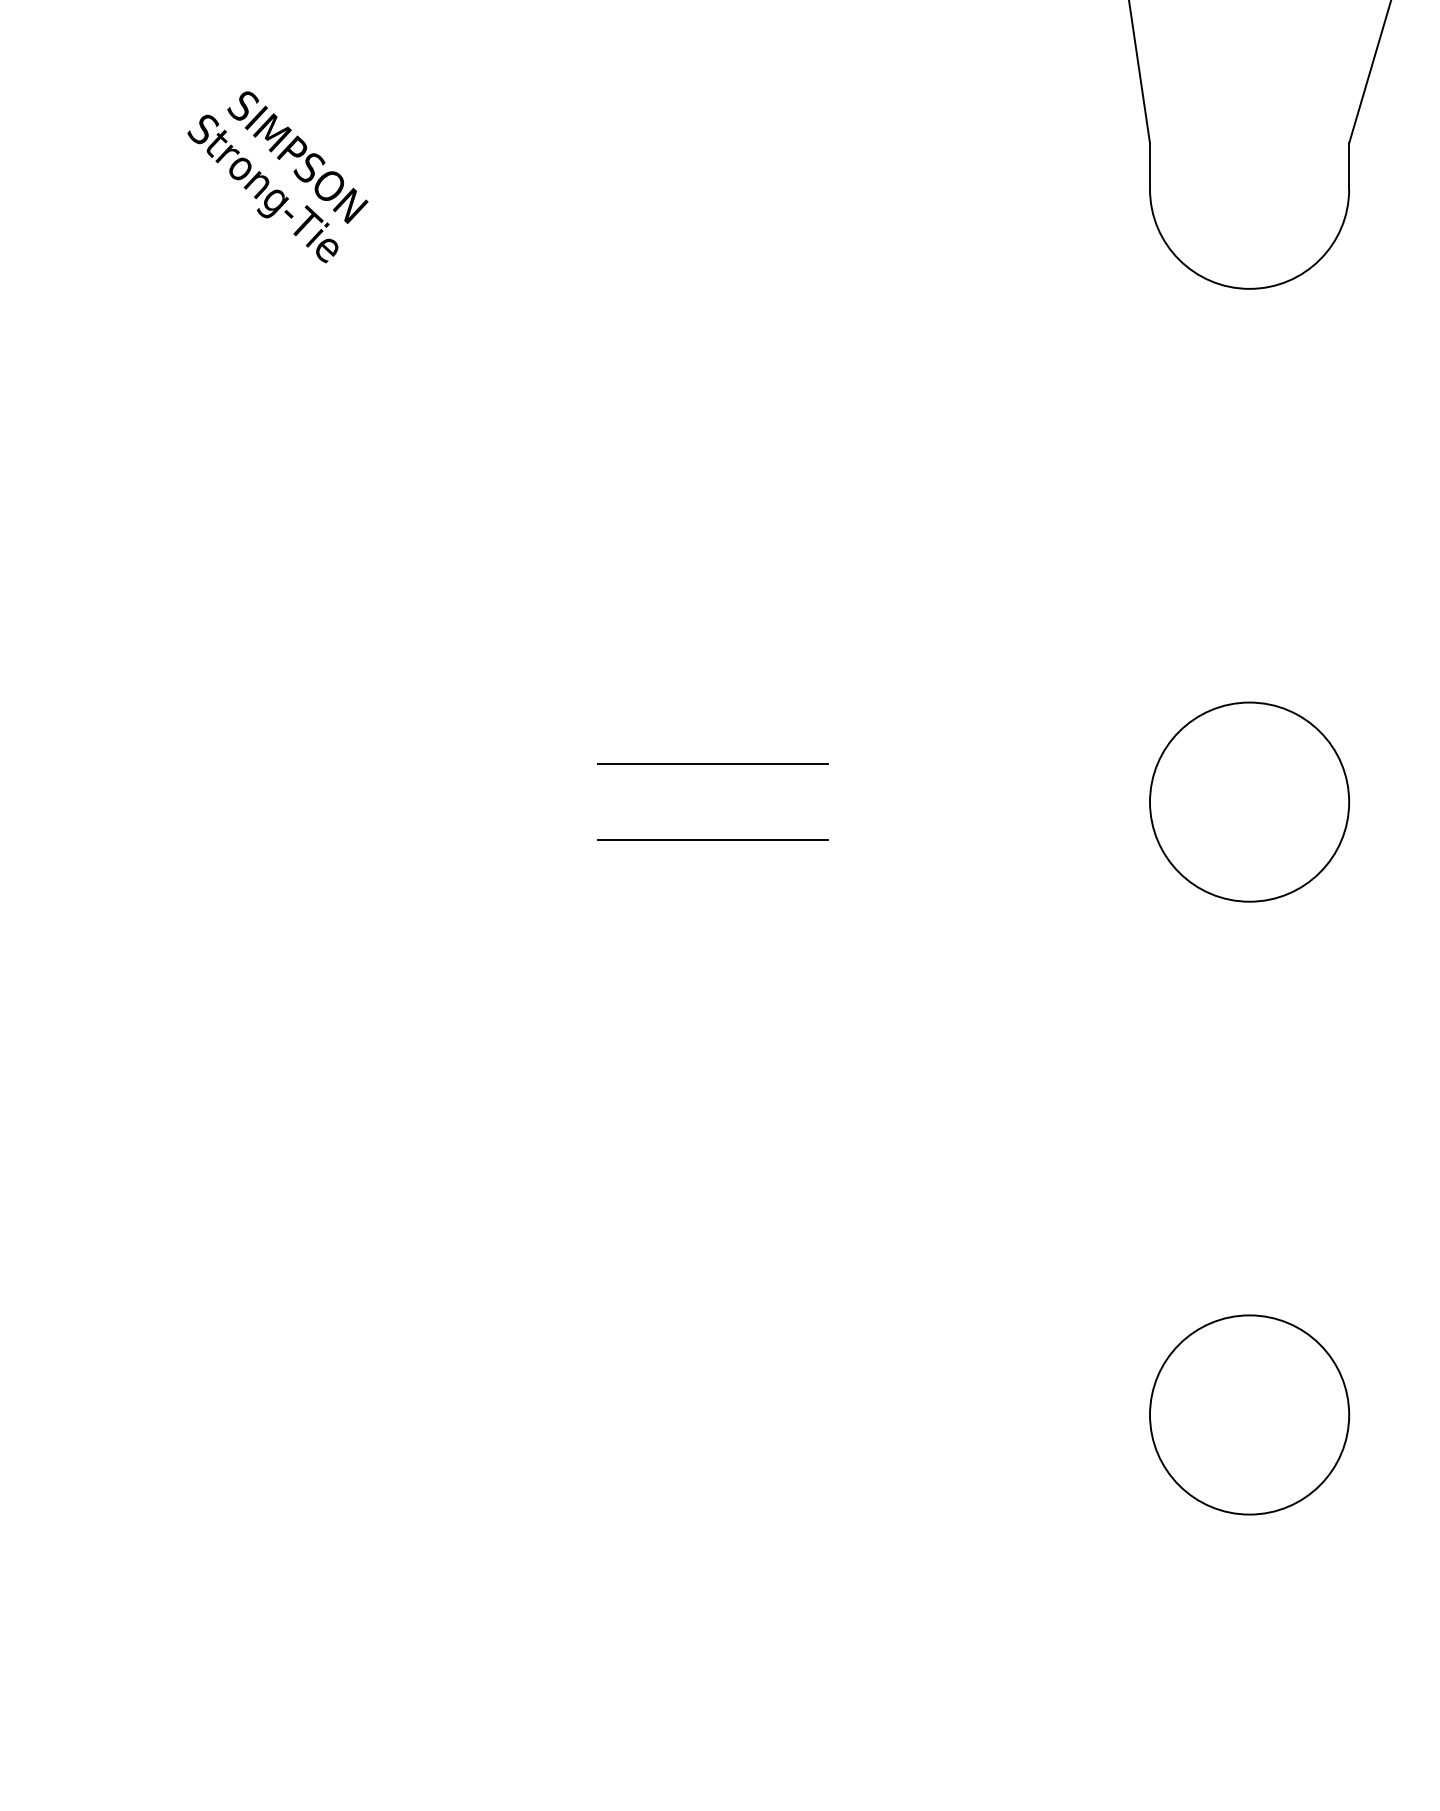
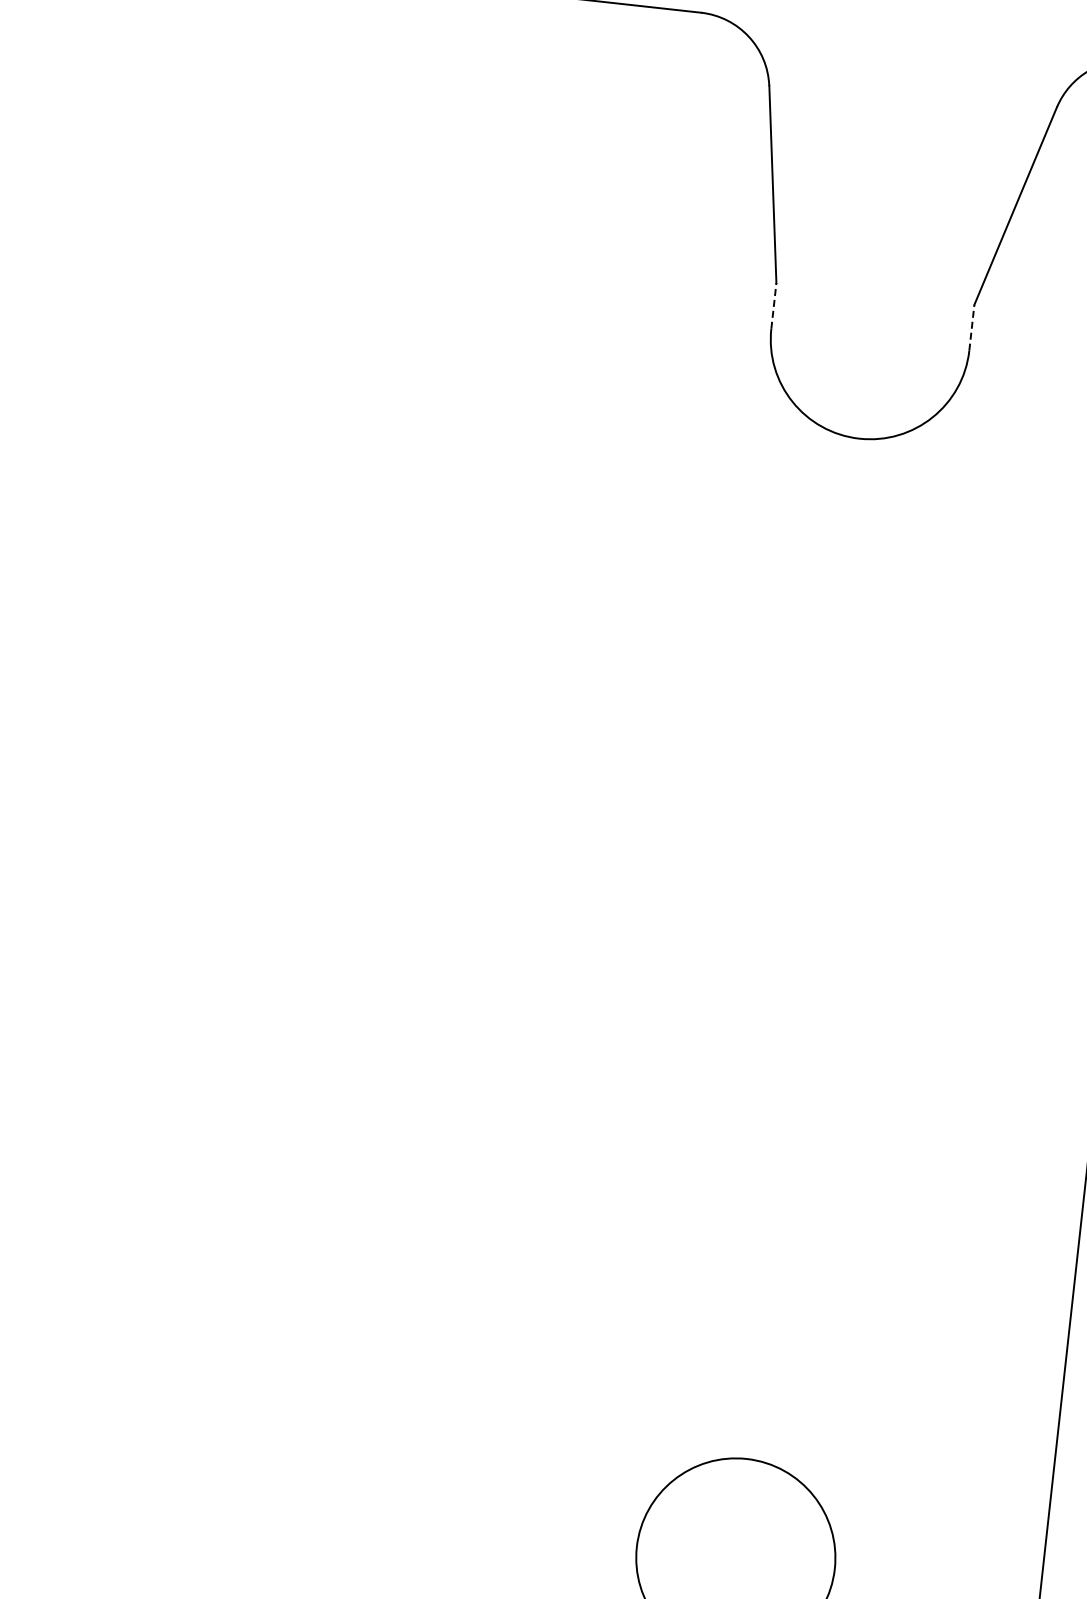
line: (1150, 166) -> (774, 306), solid -> dashed
line: (1349, 166) -> (972, 327), solid -> dashed
line: (713, 763) -> (274, 851), removed
circle: (1249, 801) -> (803, 948), removed
line: (713, 840) -> (266, 928), removed

